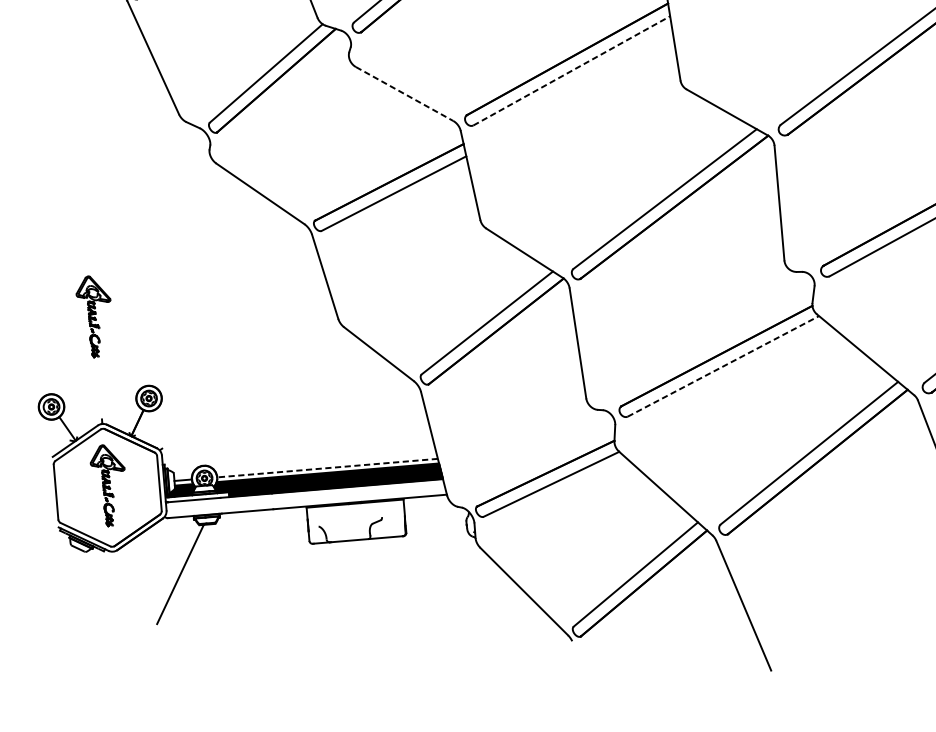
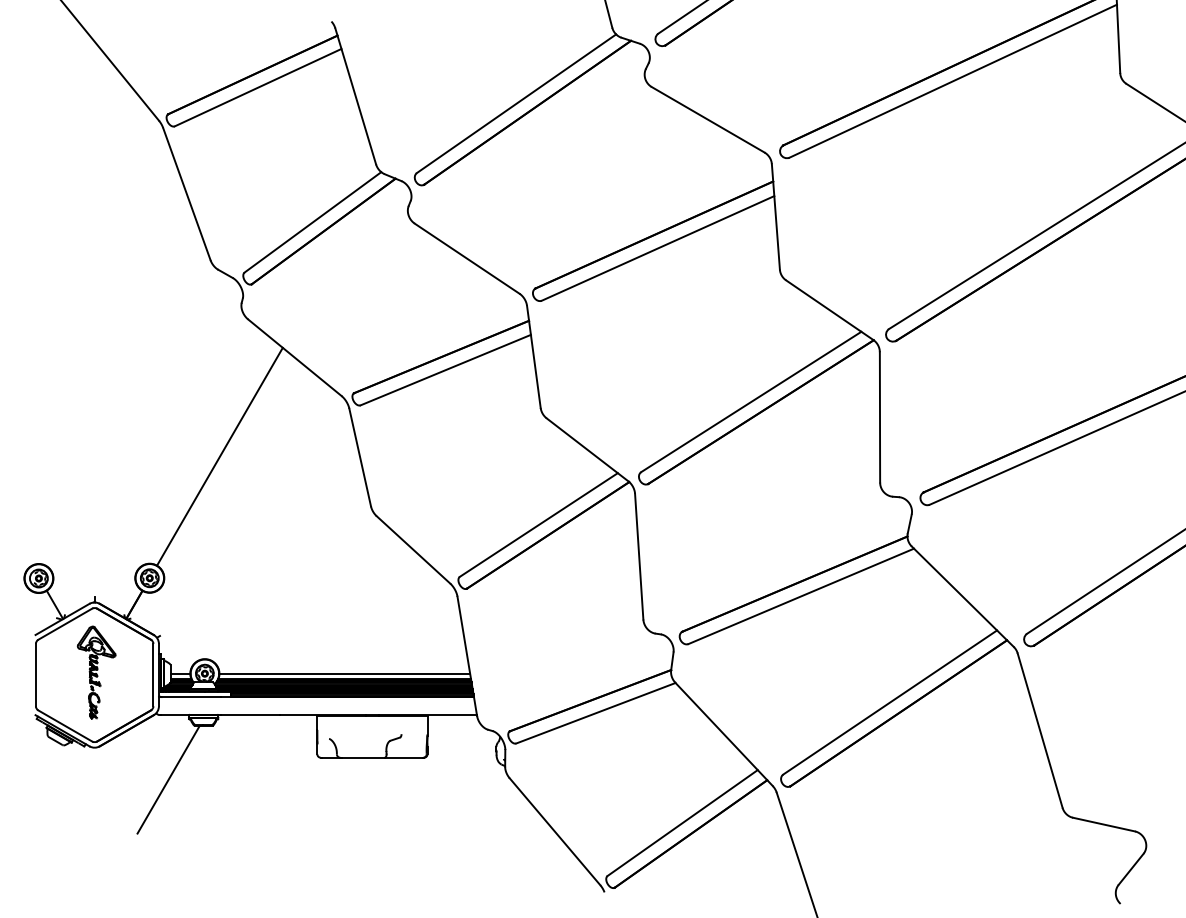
line: (572, 70) -> (658, 248), dashed -> solid
line: (404, 93) -> (467, 258), dashed -> solid
line: (201, 286) -> (219, 456), added
part: (94, 316) -> (96, 480), removed
line: (723, 366) -> (801, 596), dashed -> solid
line: (327, 467) -> (344, 673), dashed -> solid

